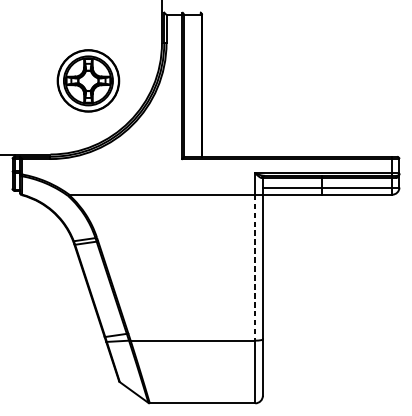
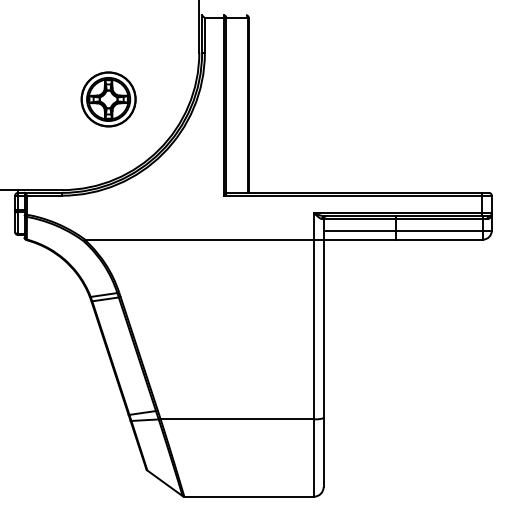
part: (88, 80) -> (108, 99), size x0.71
line: (255, 267) -> (314, 329), dashed -> solid

